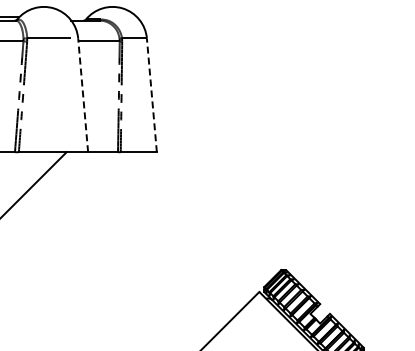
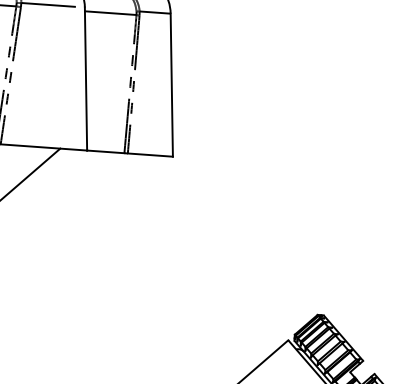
line: (83, 94) -> (86, 78), dashed -> solid
line: (151, 94) -> (171, 84), dashed -> solid

